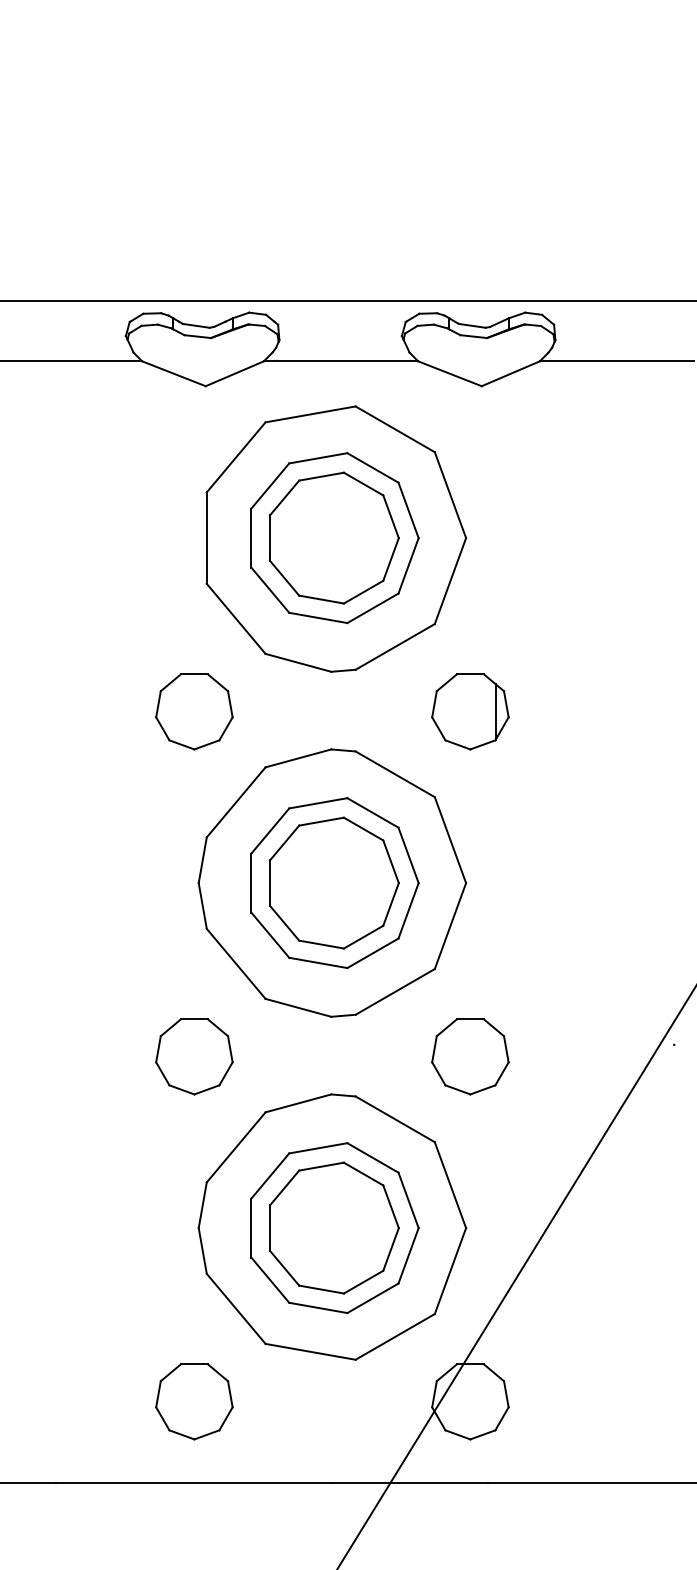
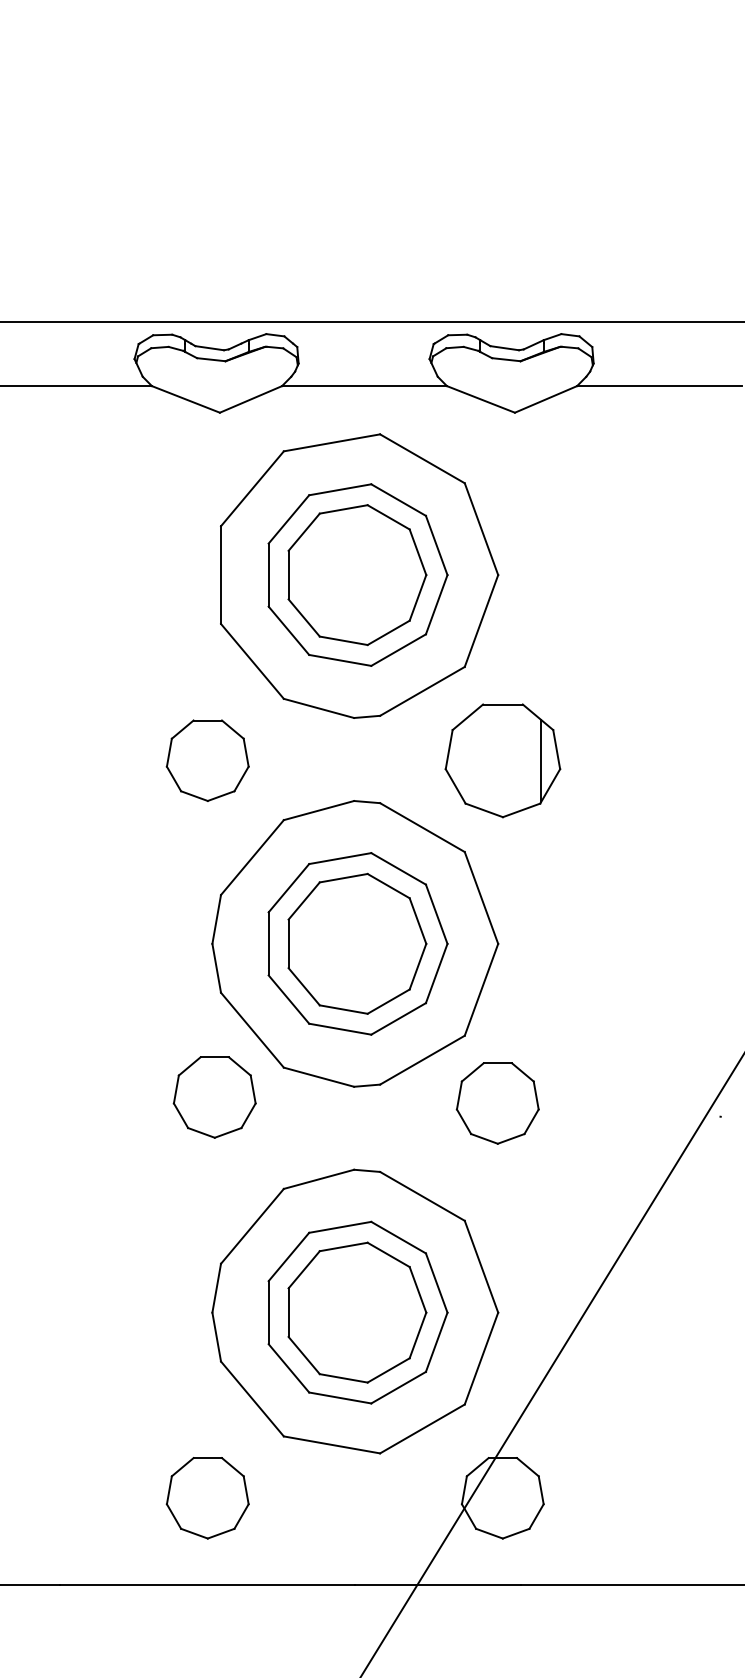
part: (470, 711) -> (502, 760), size x1.4
part: (194, 1056) -> (214, 1097), moved
part: (470, 1056) -> (497, 1103), moved

